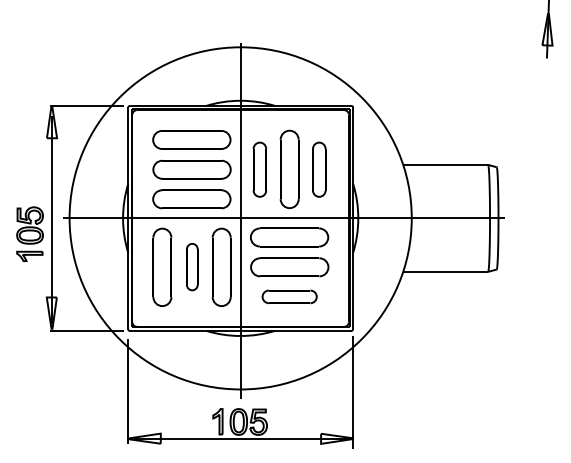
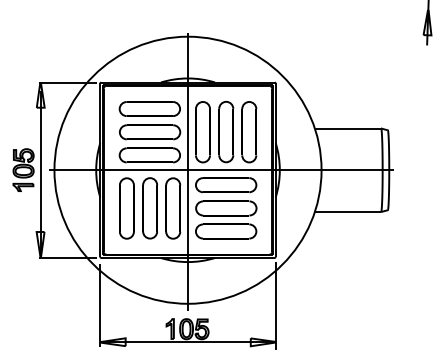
part: (259, 169) -> (202, 132), size x1.43
part: (319, 169) -> (249, 132), size x1.43
part: (29, 233) -> (23, 169), moved
part: (192, 266) -> (150, 207), size x1.67
part: (289, 296) -> (226, 231), size x1.43

